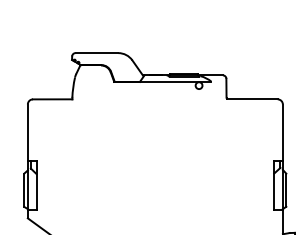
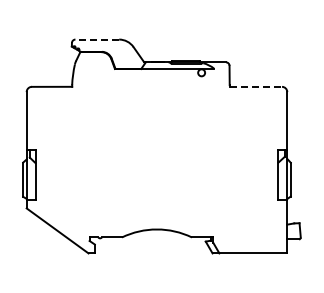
line: (97, 53) -> (97, 39), solid -> dashed
line: (252, 99) -> (256, 86), solid -> dashed

